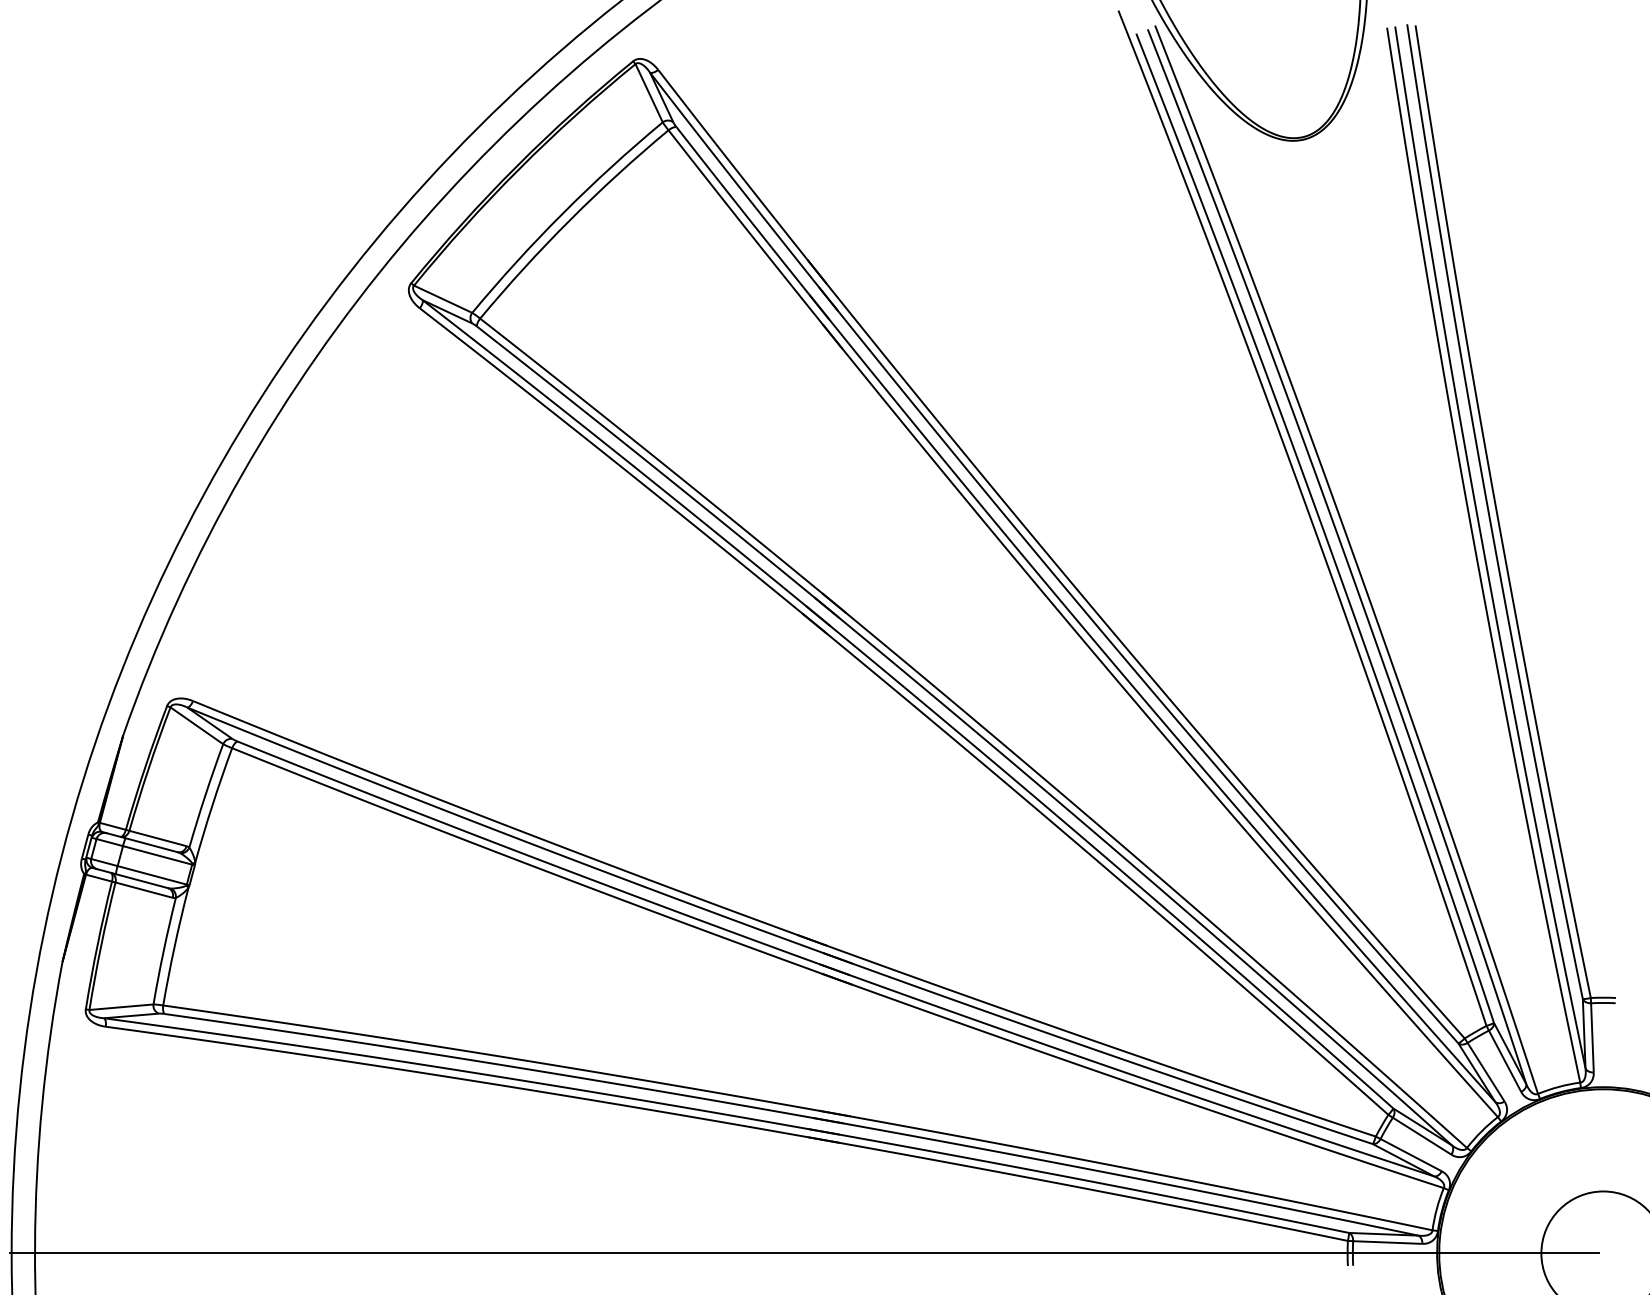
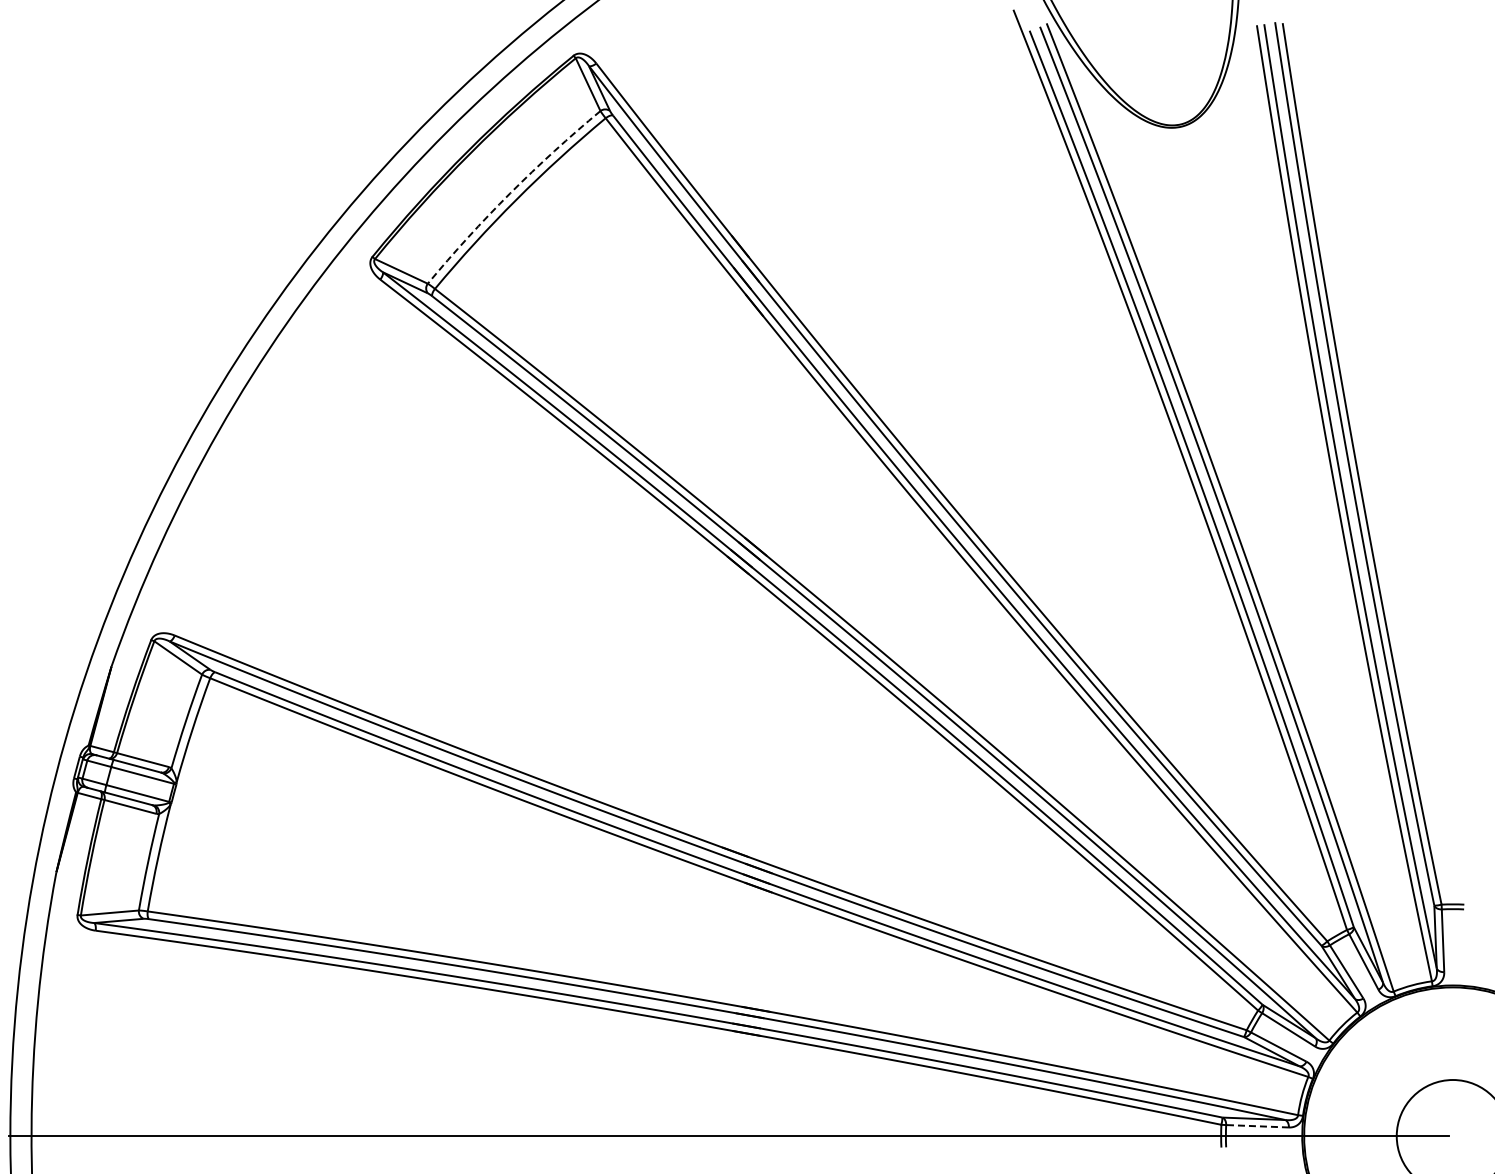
arc: (563, 213) -> (510, 193), solid -> dashed
line: (1387, 1242) -> (1257, 1126), solid -> dashed

